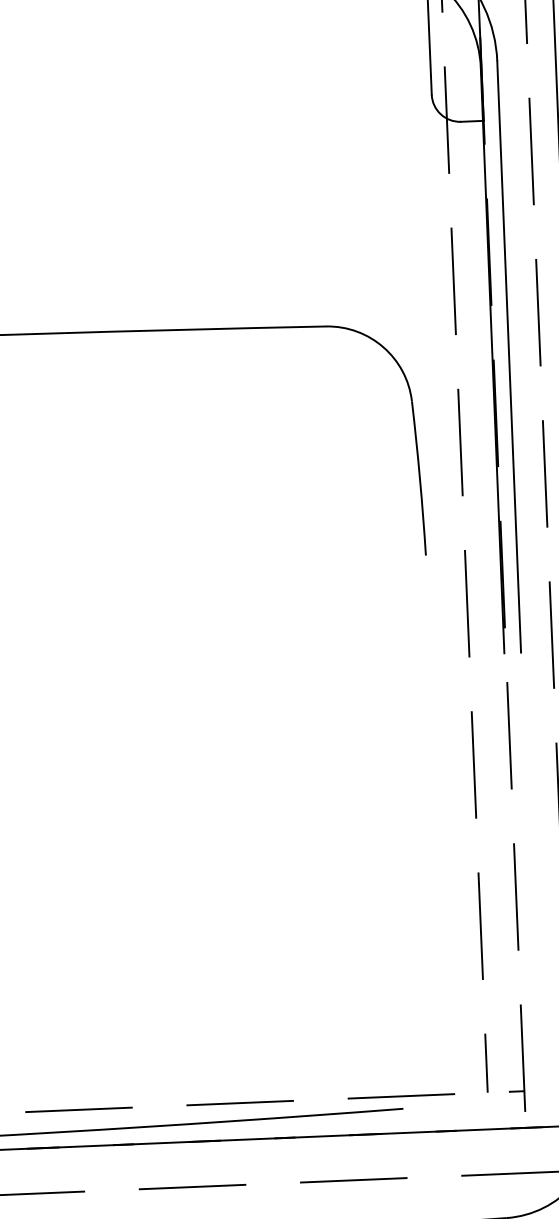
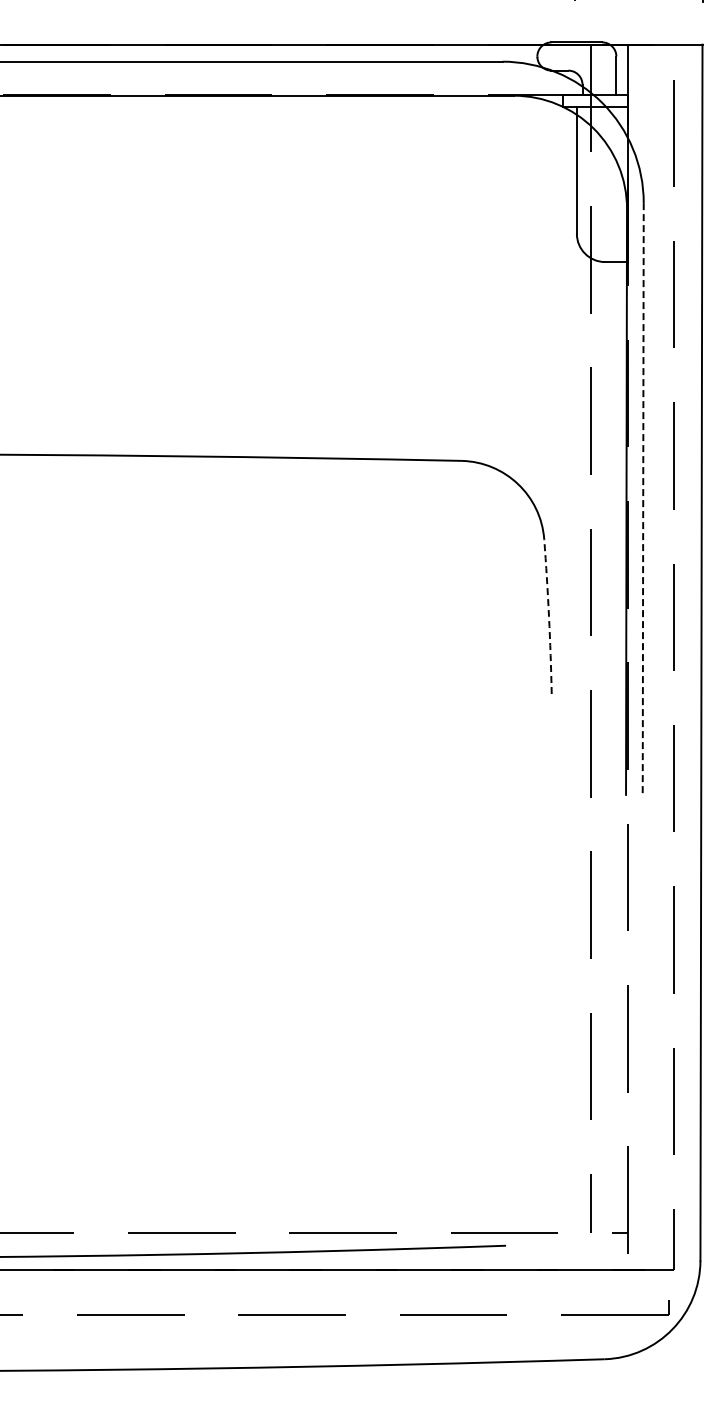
line: (509, 357) -> (643, 499), solid -> dashed
arc: (420, 478) -> (549, 616), solid -> dashed

